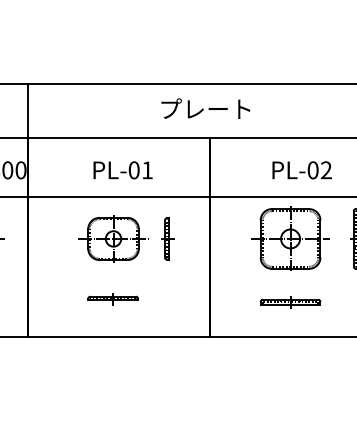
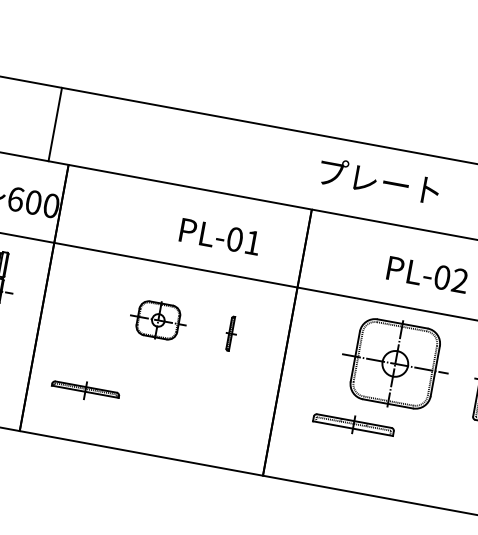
text: (205, 108) -> (379, 180), moved
line: (28, 110) -> (56, 123), moved
text: (122, 170) -> (219, 236), moved
part: (113, 238) -> (158, 319), size x0.6
part: (167, 238) -> (230, 333), size x0.6
part: (112, 299) -> (84, 390), moved
part: (290, 302) -> (353, 424), moved

